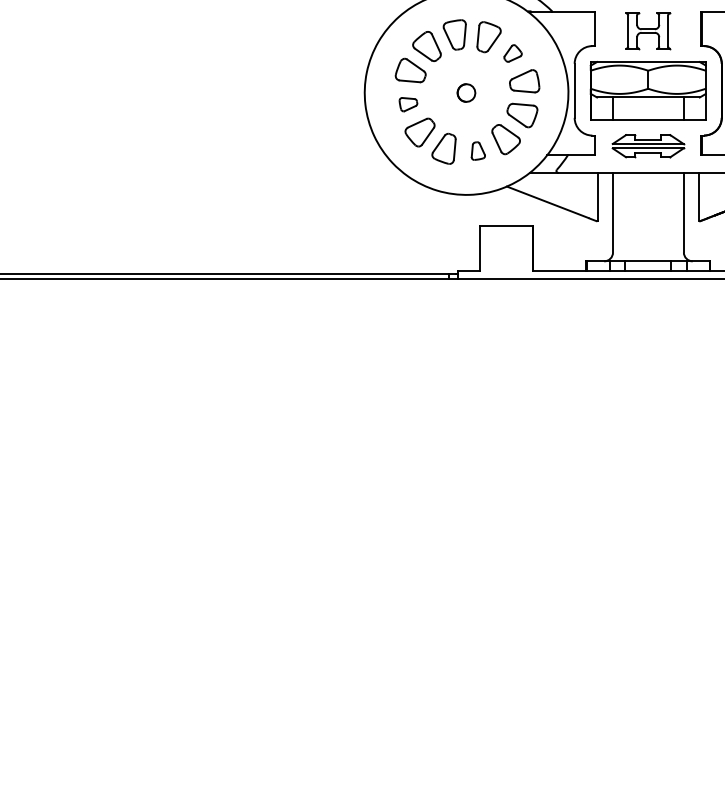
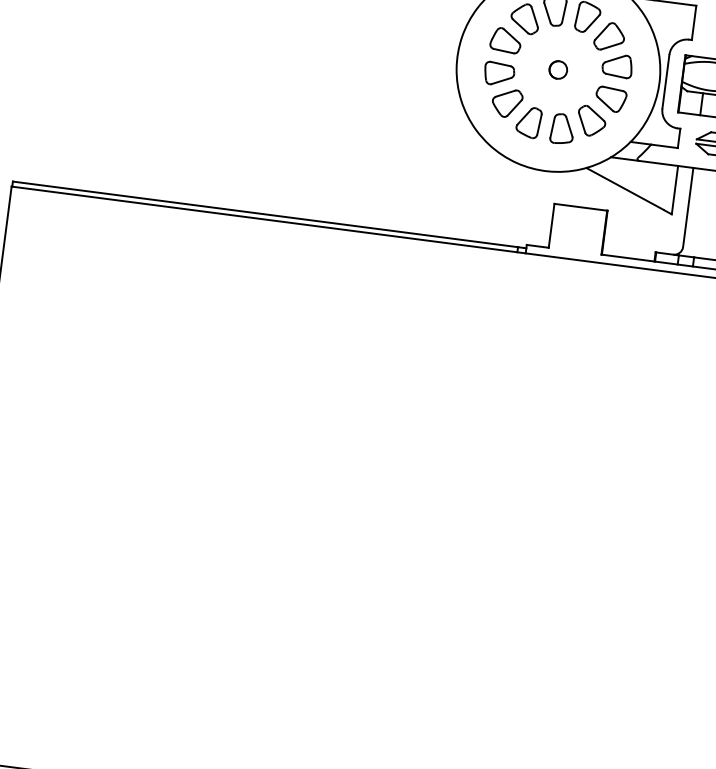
part: (512, 53) -> (609, 36), size x1.67
part: (408, 104) -> (499, 73), size x1.67
part: (478, 150) -> (562, 128), size x1.67

